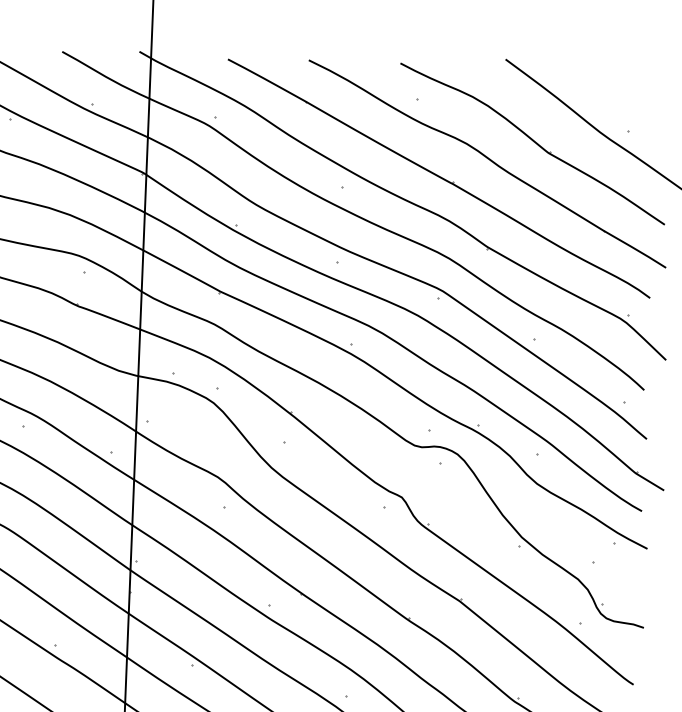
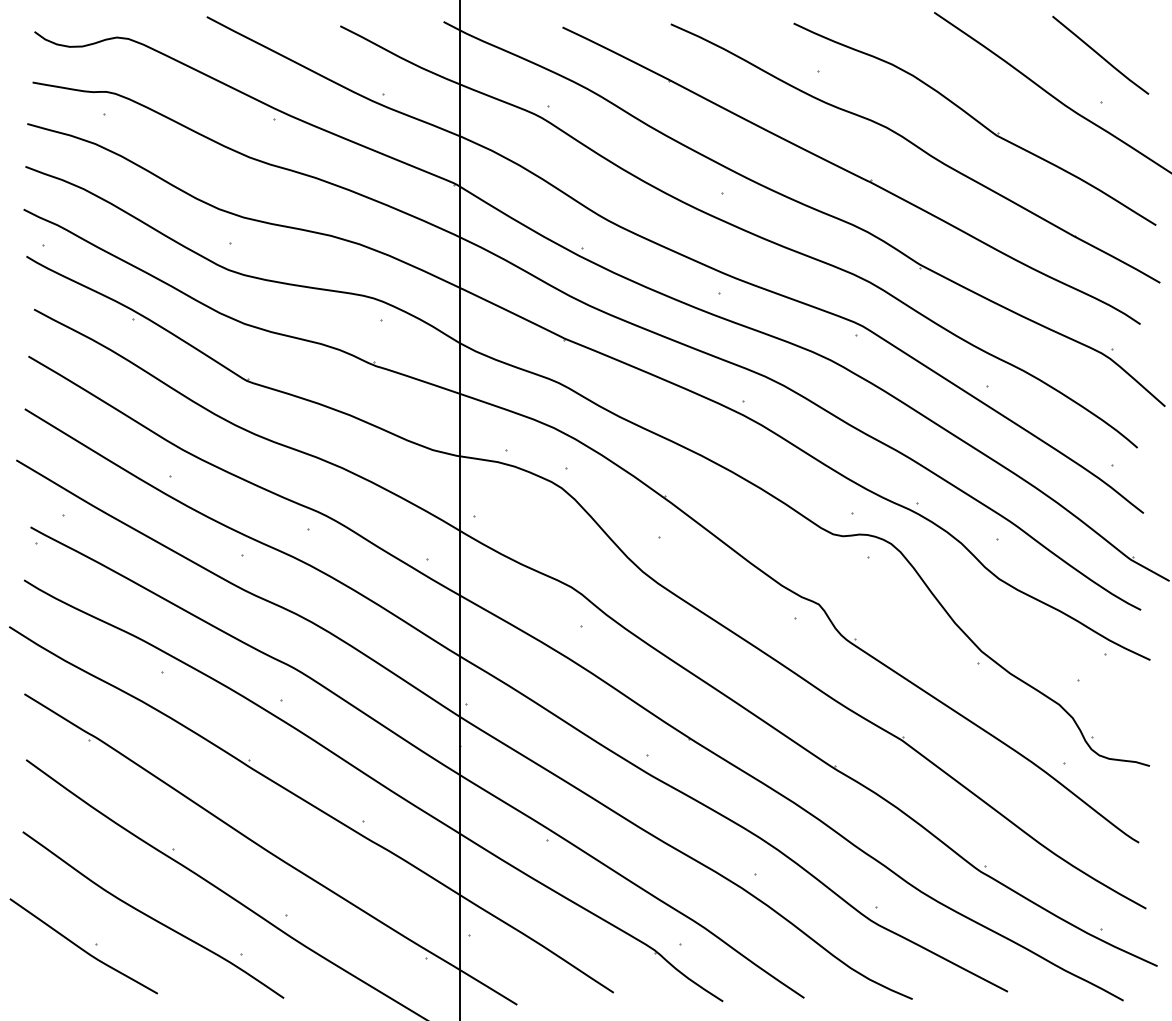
curve: (628, 95) -> (1100, 54), added

